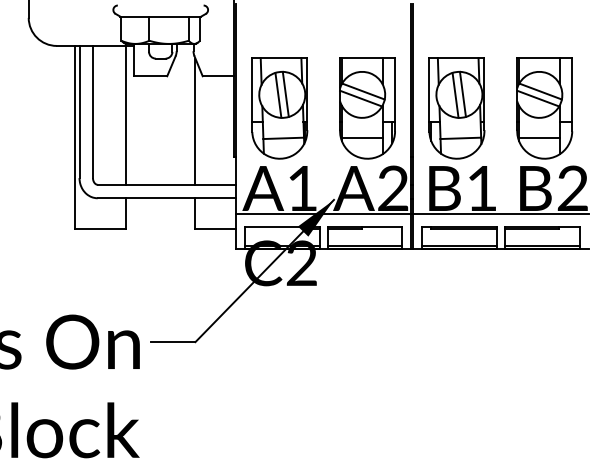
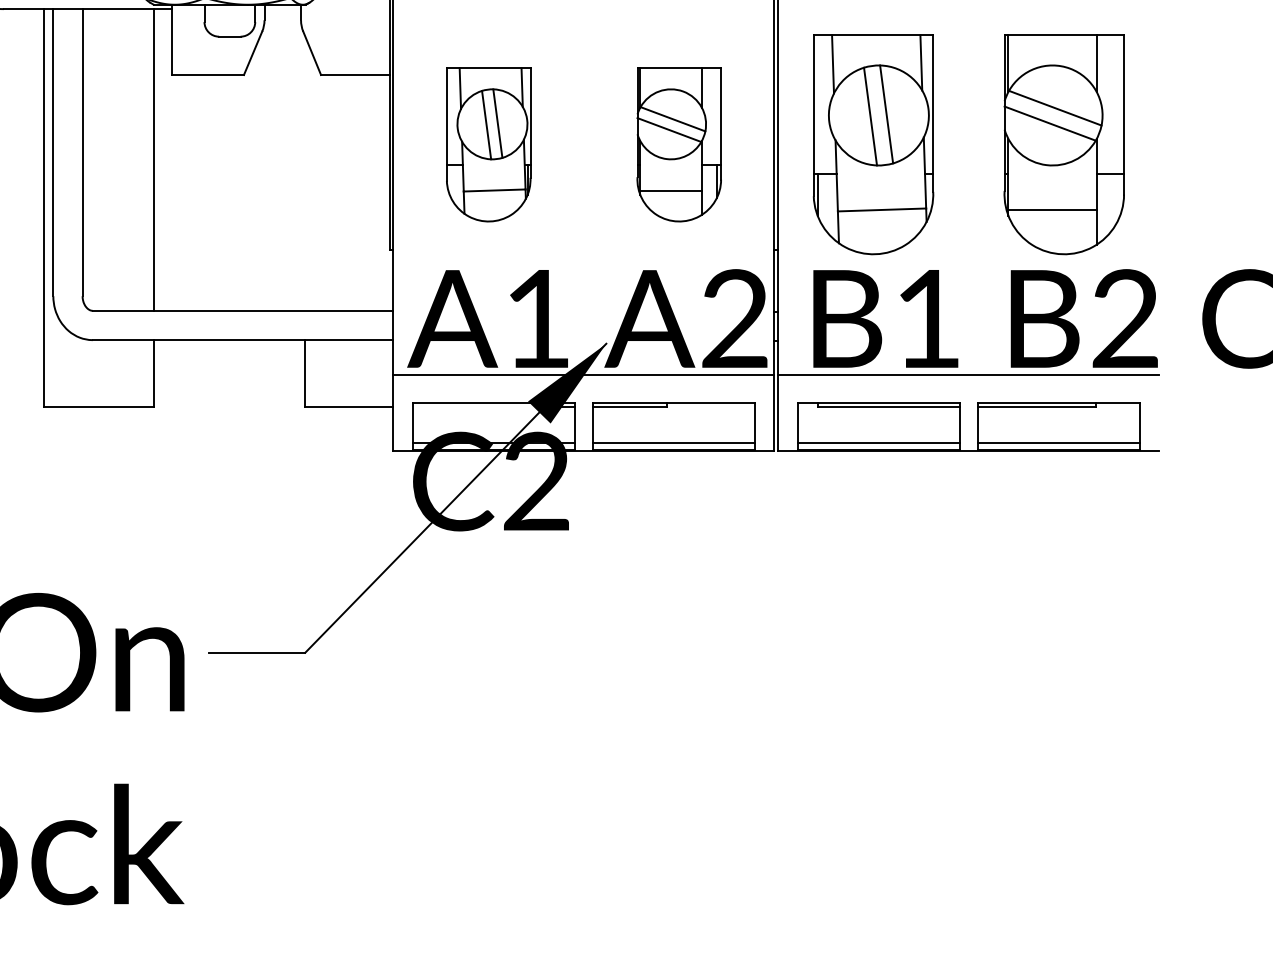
part: (279, 108) -> (487, 145), size x0.7
part: (367, 108) -> (679, 145), size x0.7
line: (195, 121) -> (305, 173), removed

